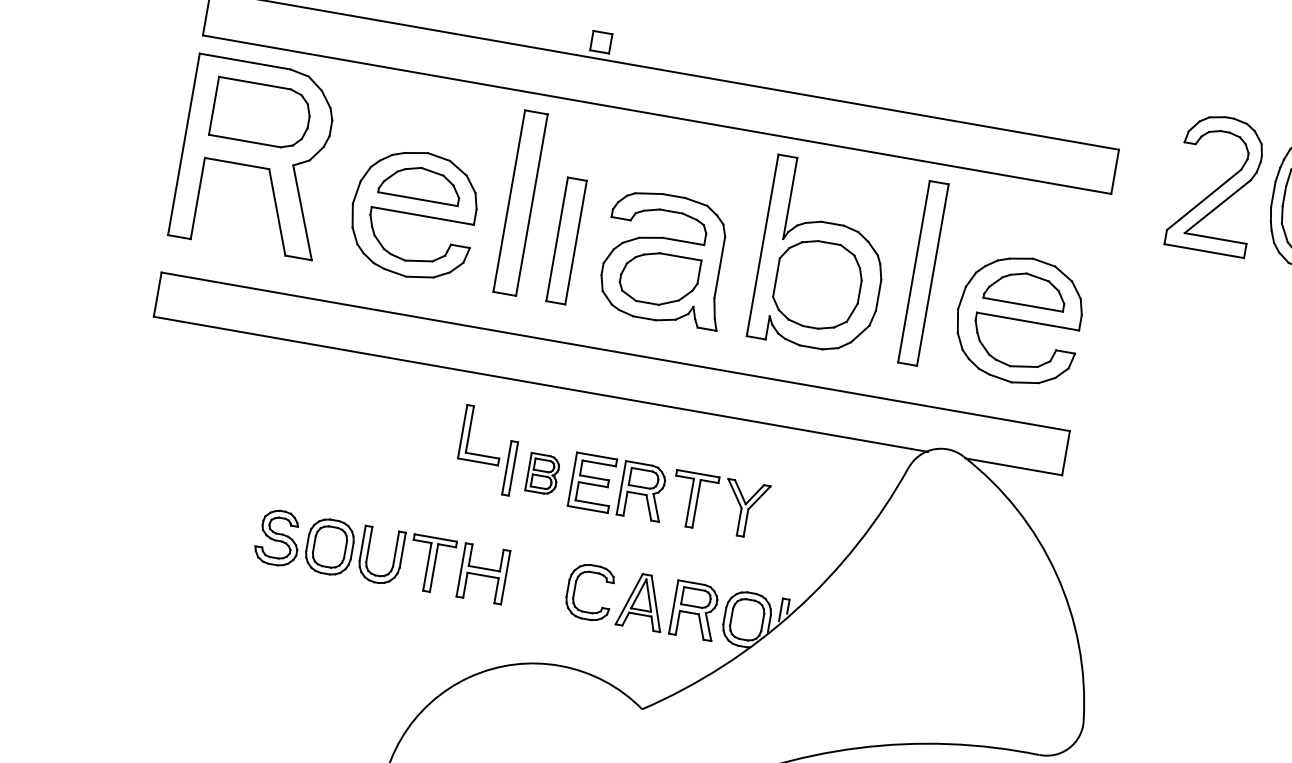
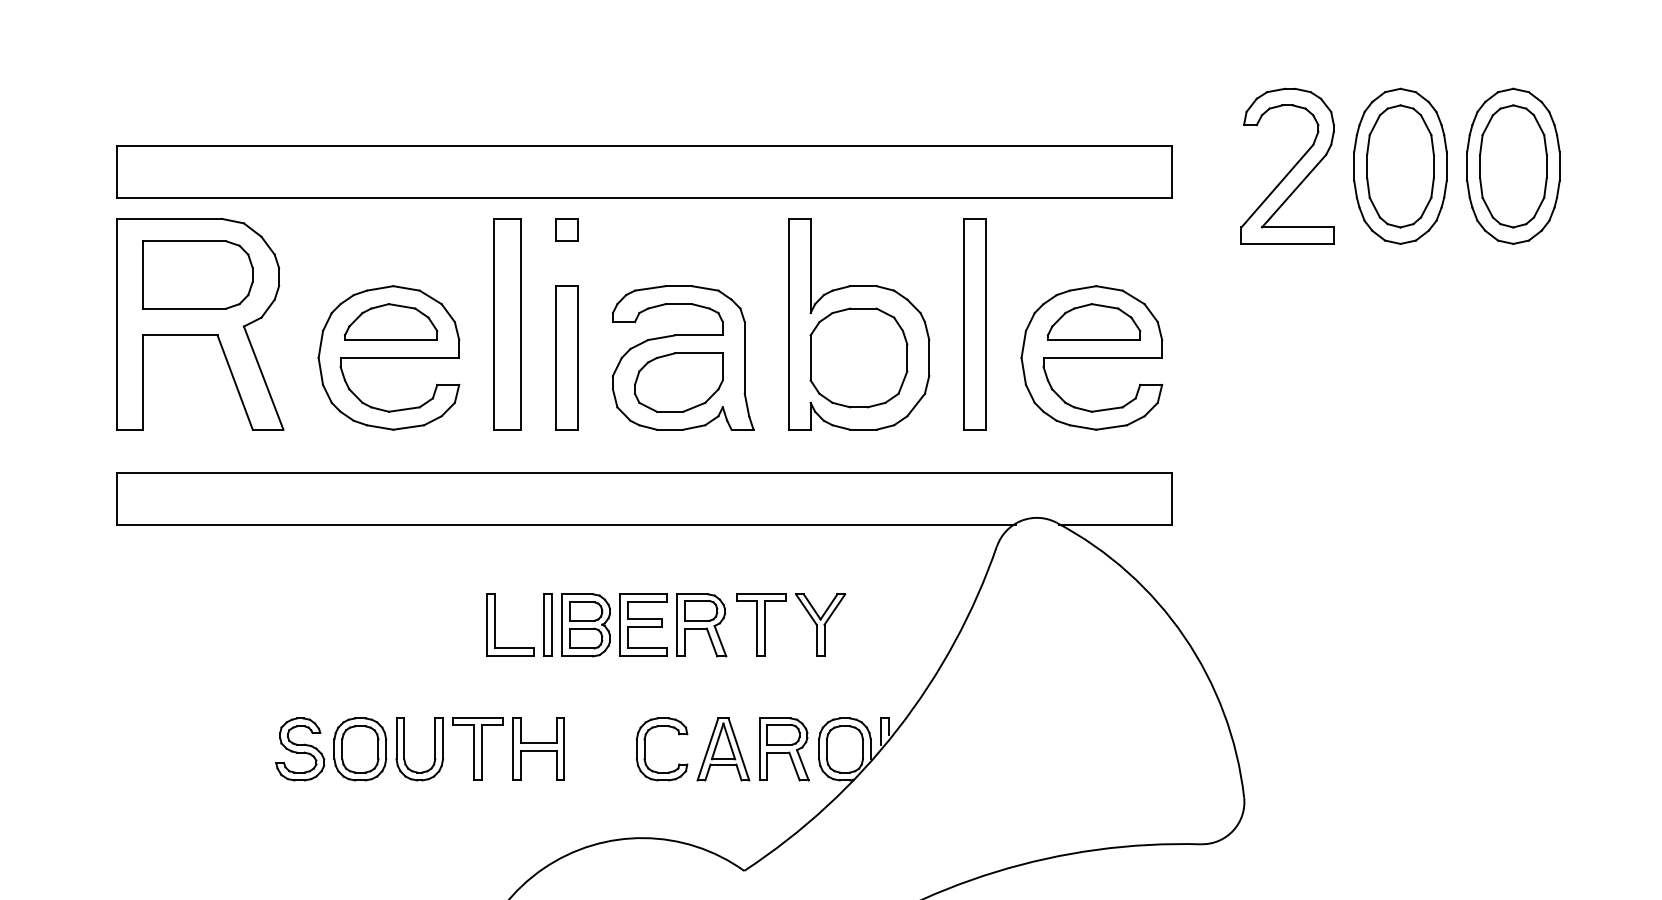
part: (601, 41) -> (566, 229), moved
part: (469, 432) -> (495, 624), moved
part: (542, 474) -> (585, 625), size x1.43

